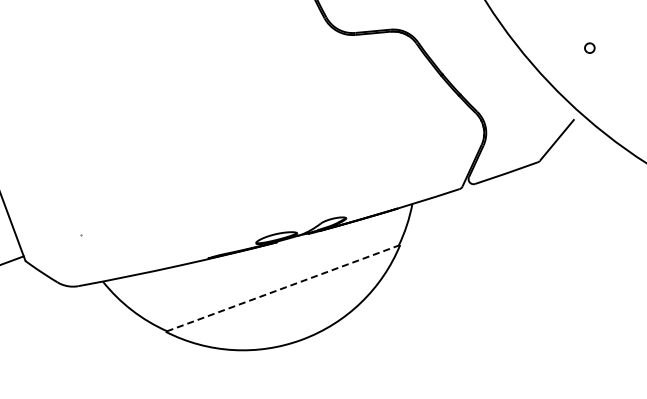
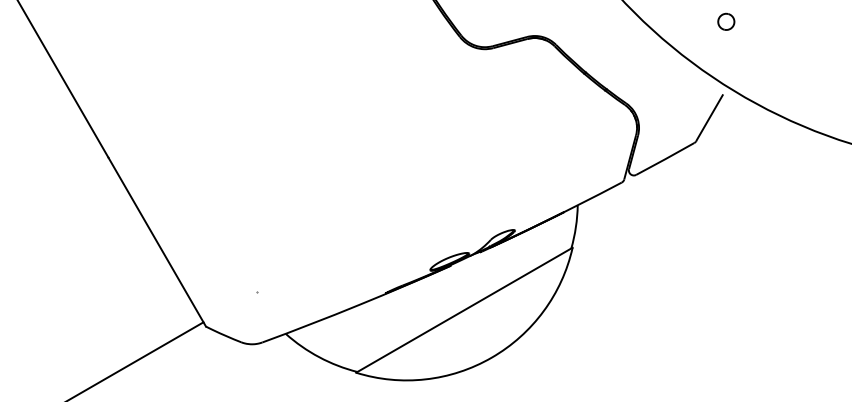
part: (589, 47) -> (726, 21), size x1.67
line: (283, 288) -> (464, 310), dashed -> solid

